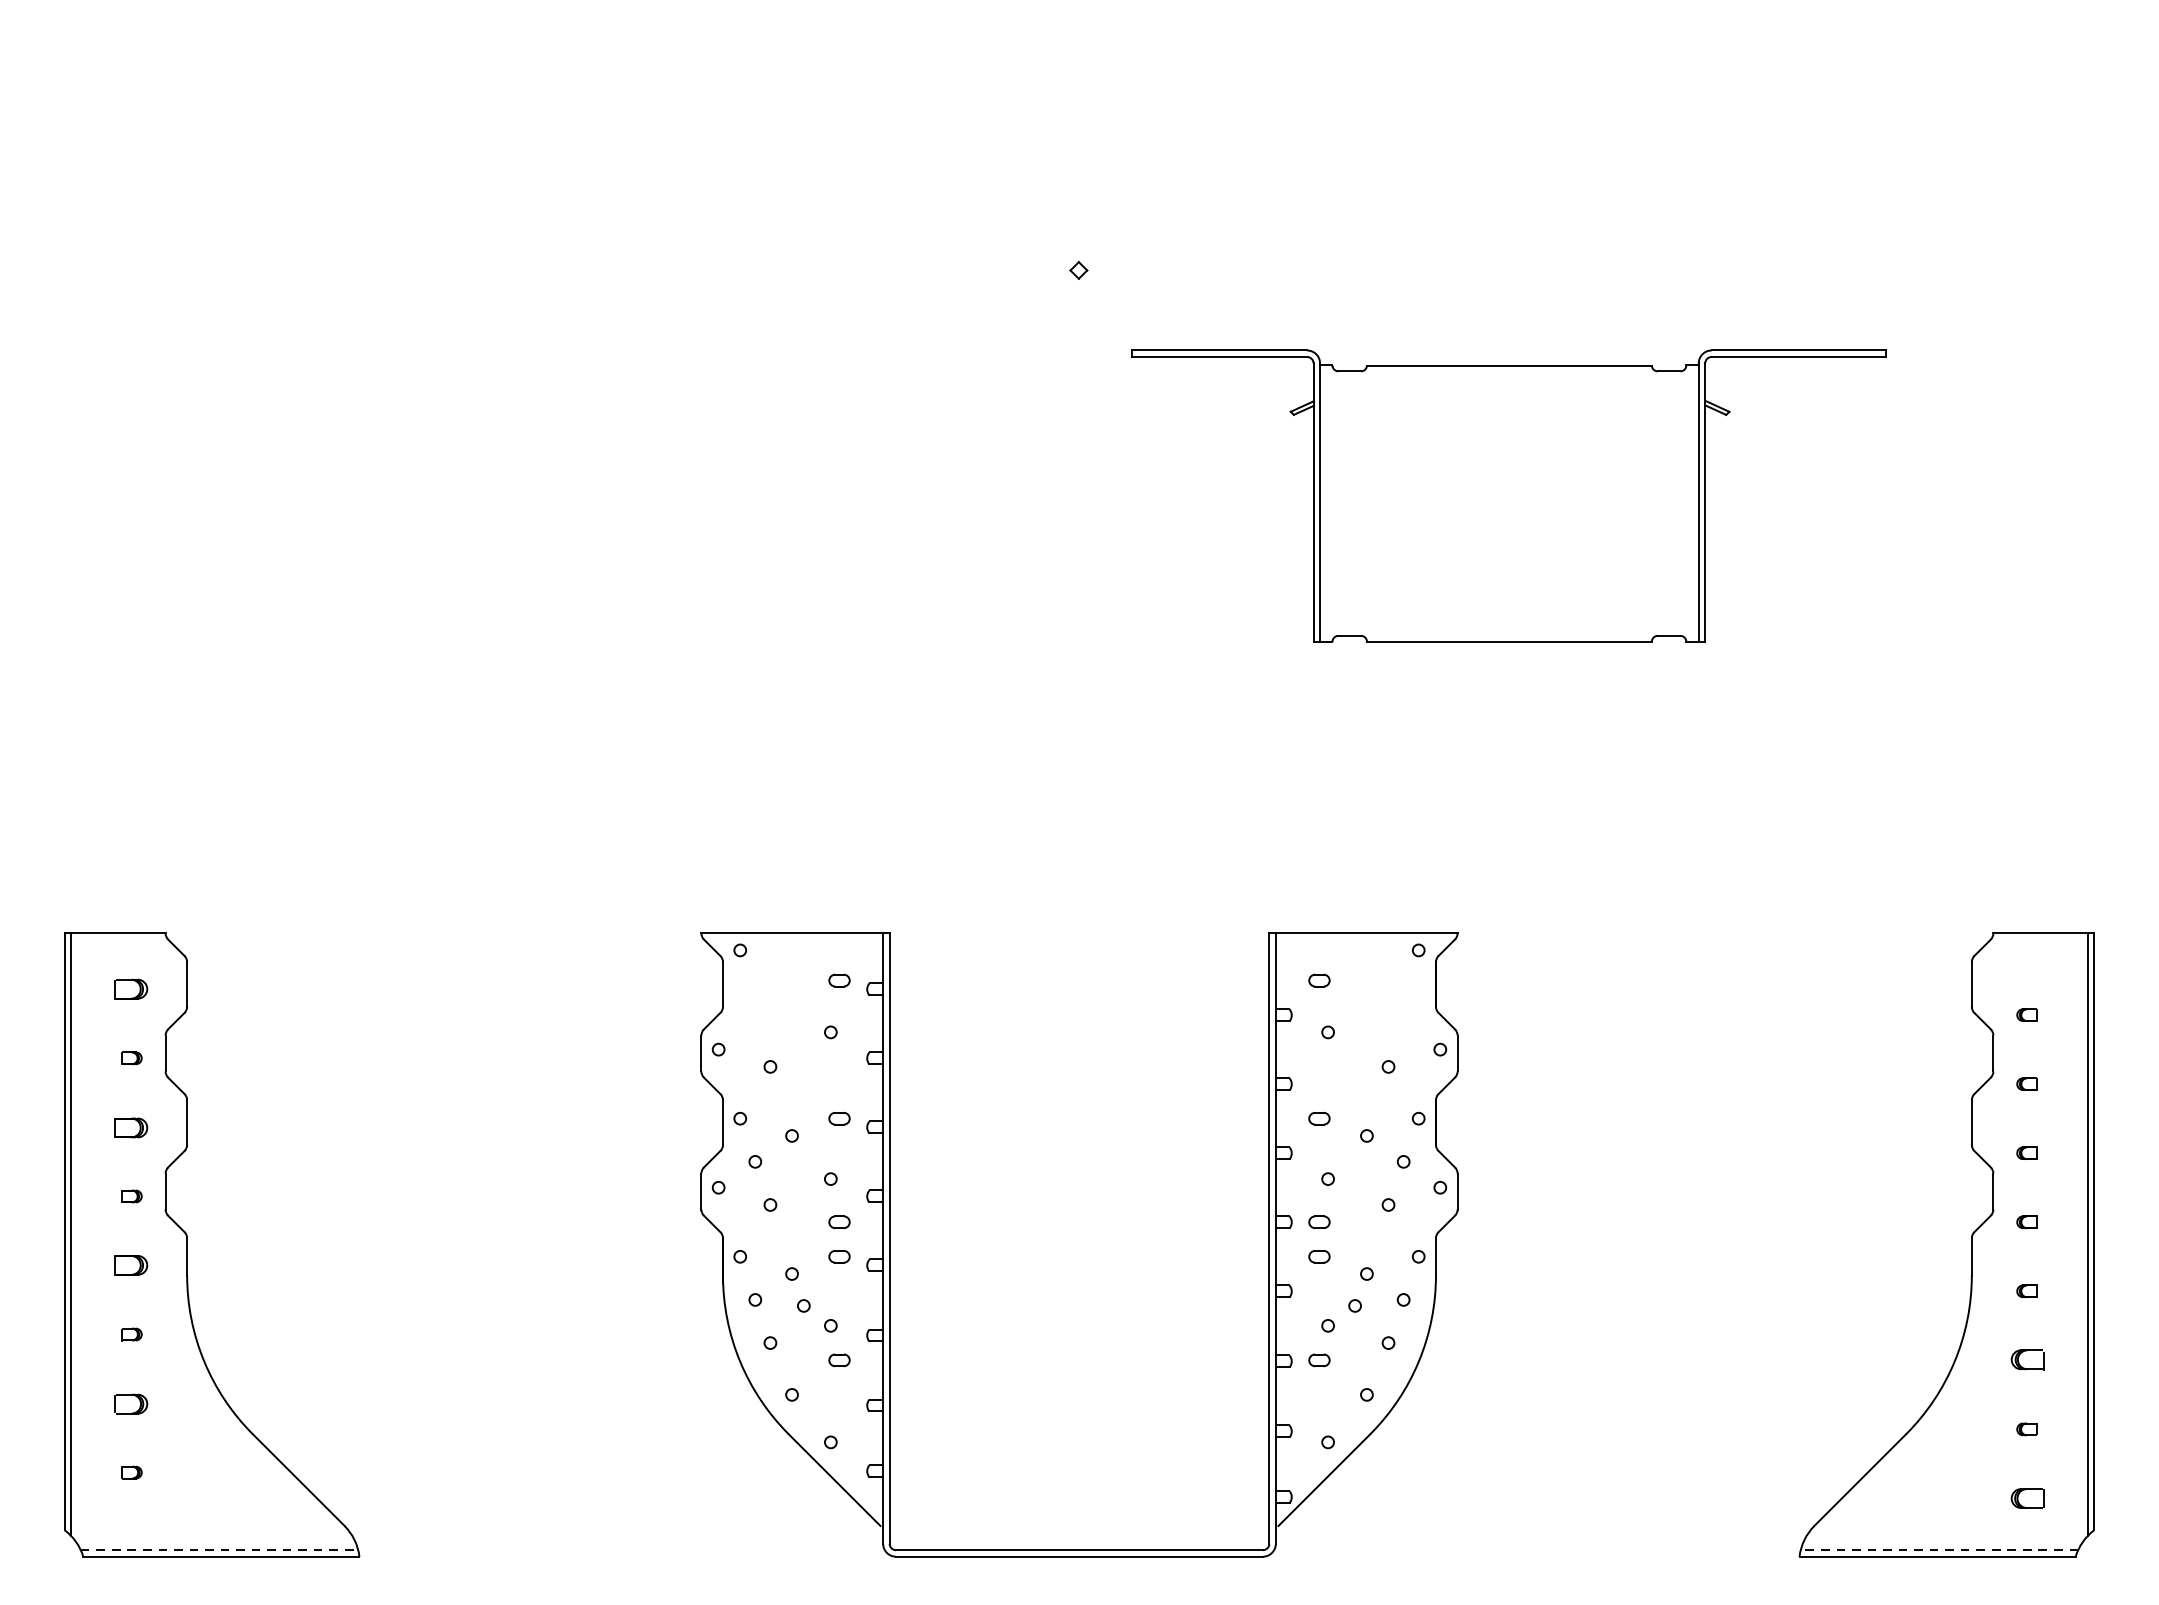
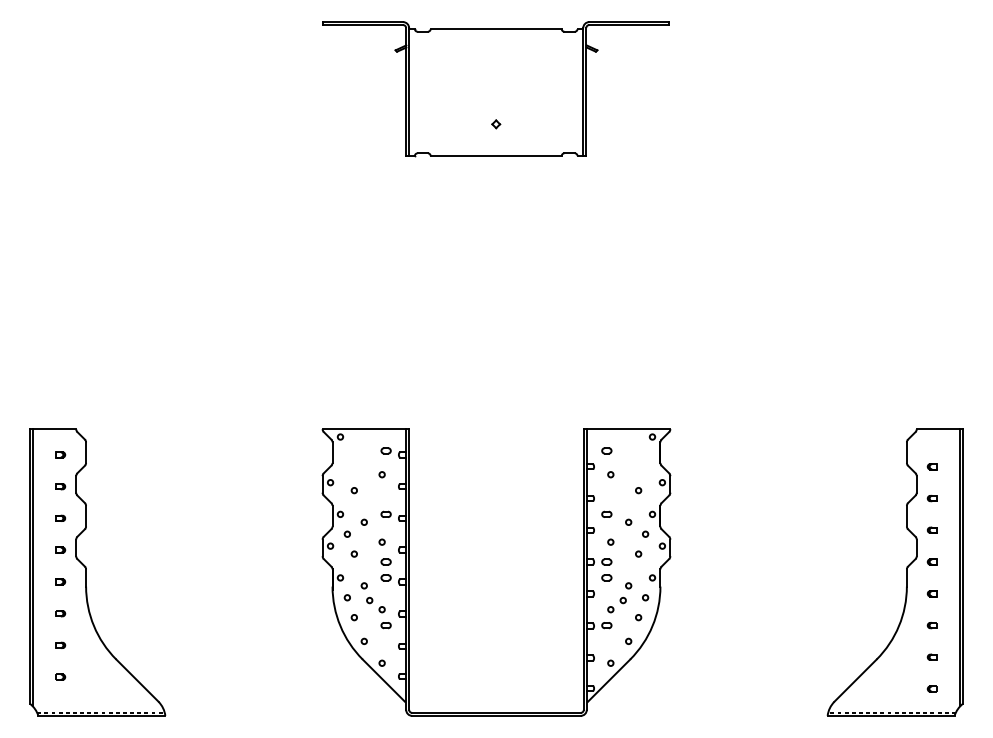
part: (1507, 496) -> (495, 89), moved
part: (131, 988) -> (60, 454), size x0.62
part: (131, 1125) -> (60, 517), size x0.62
part: (131, 1264) -> (60, 581), size x0.62
part: (2025, 1360) -> (931, 625), size x0.62
part: (131, 1401) -> (60, 644), size x0.62
part: (2025, 1497) -> (931, 688), size x0.62

